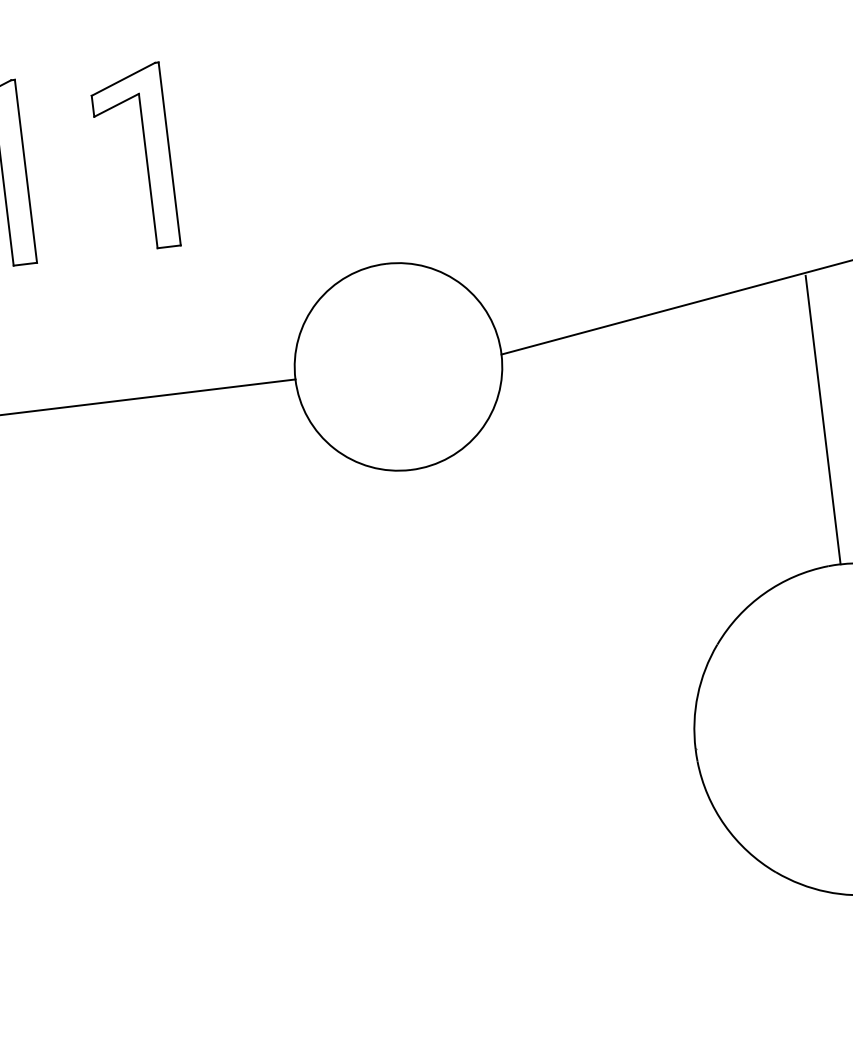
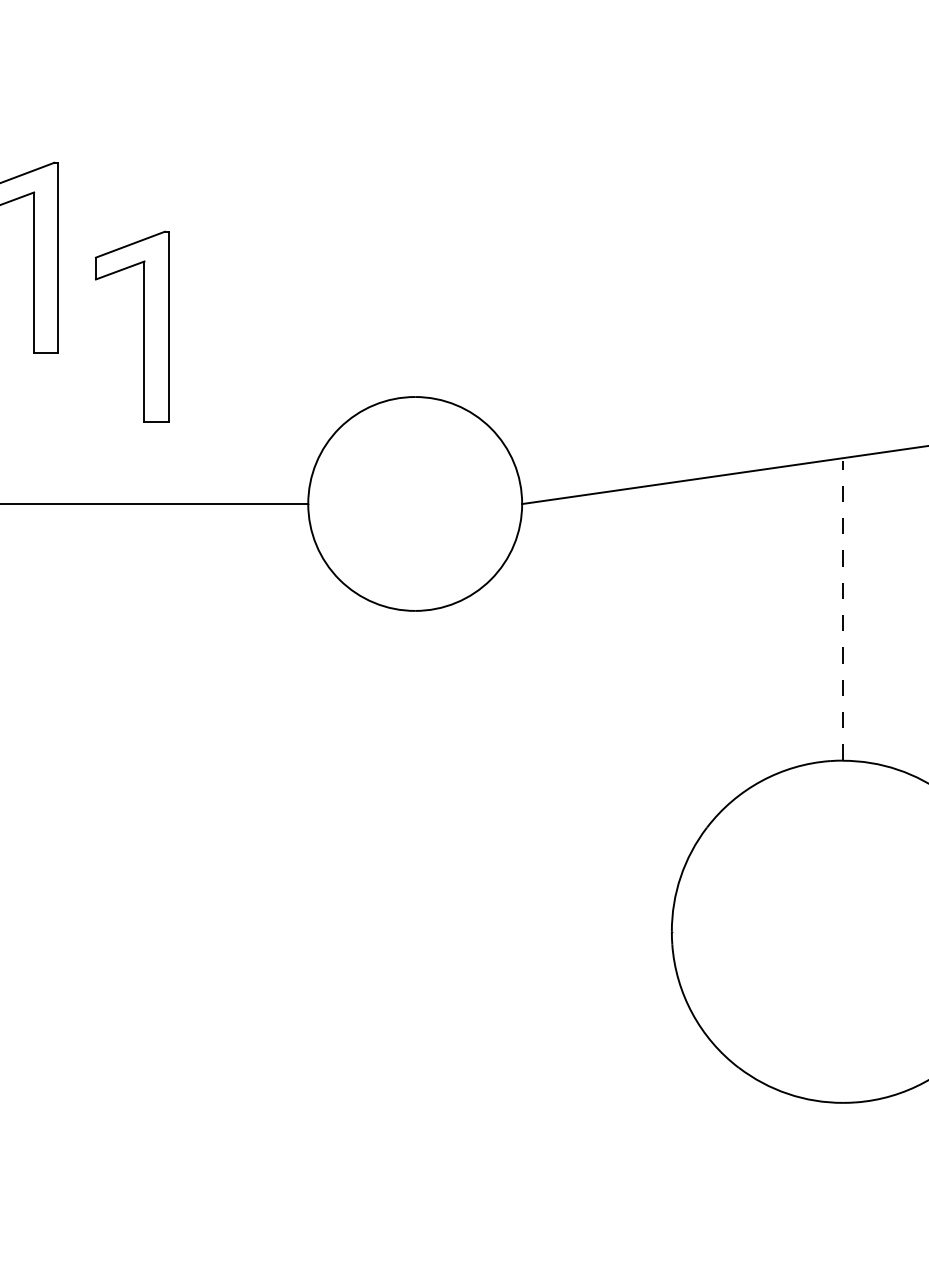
part: (145, 156) -> (143, 326), moved
line: (823, 419) -> (843, 610), solid -> dashed

